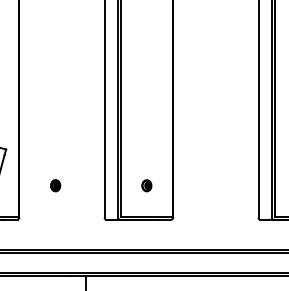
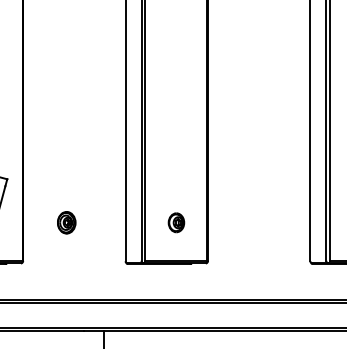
part: (55, 185) -> (66, 222), size x1.6
part: (146, 185) -> (175, 222), size x1.4

